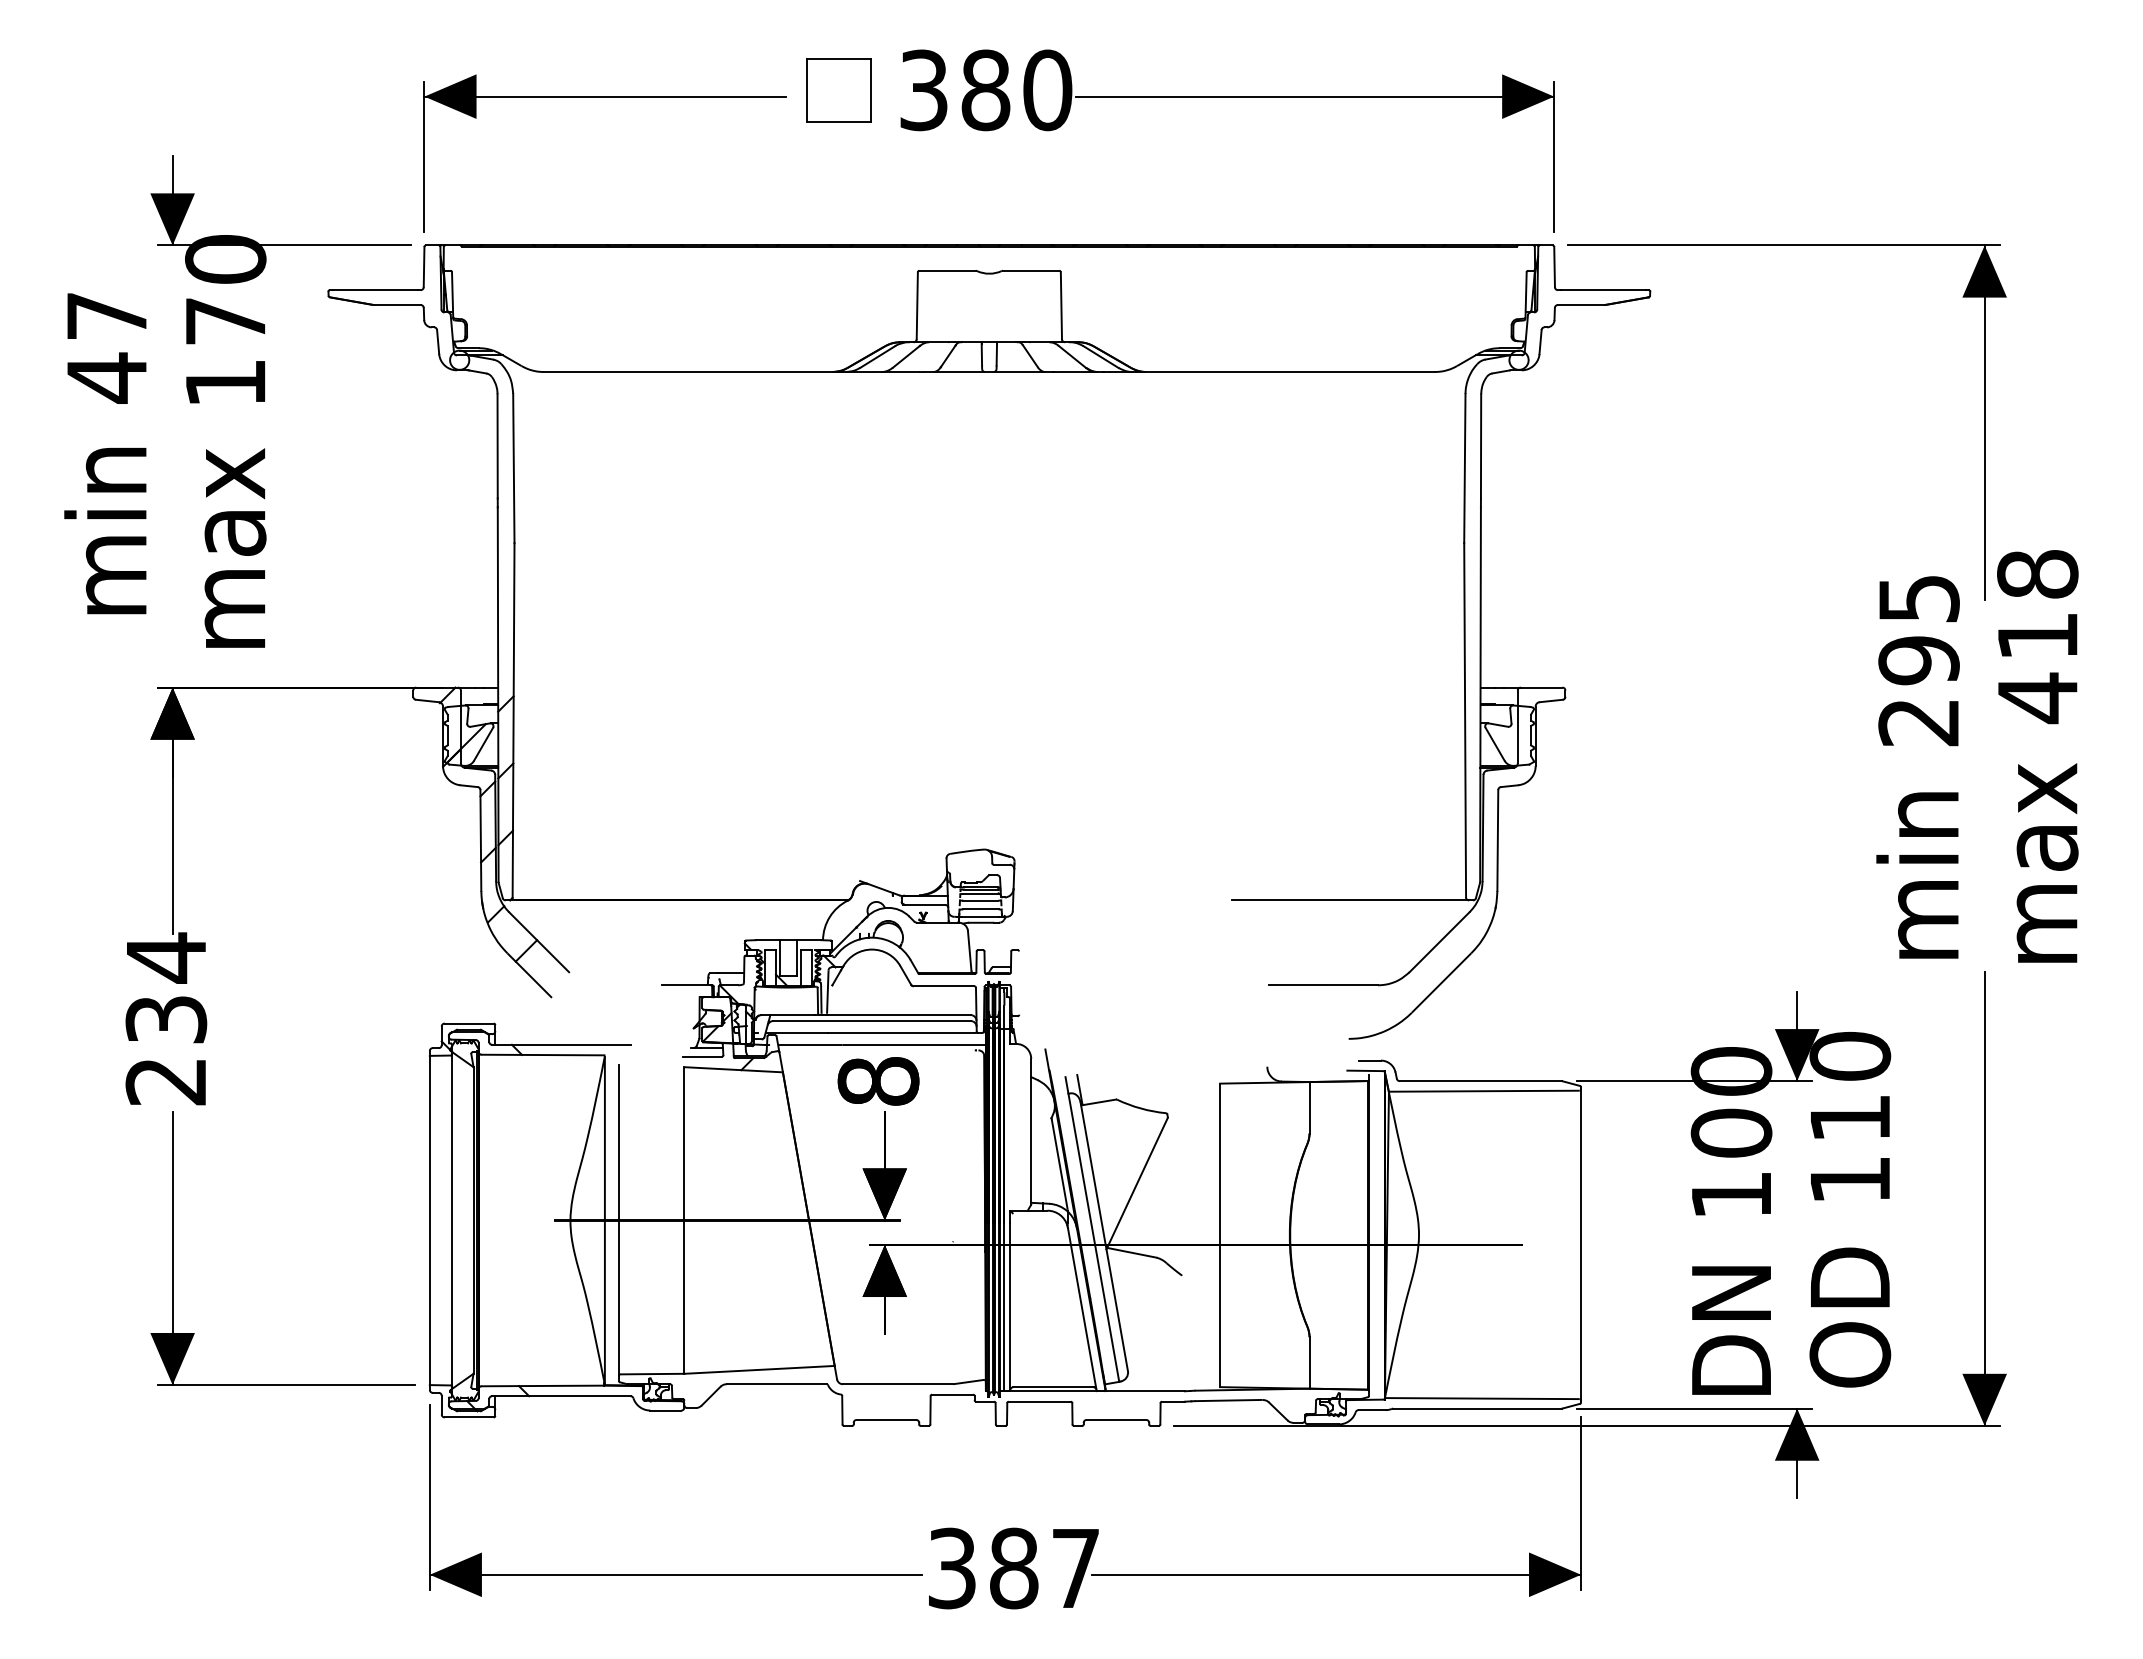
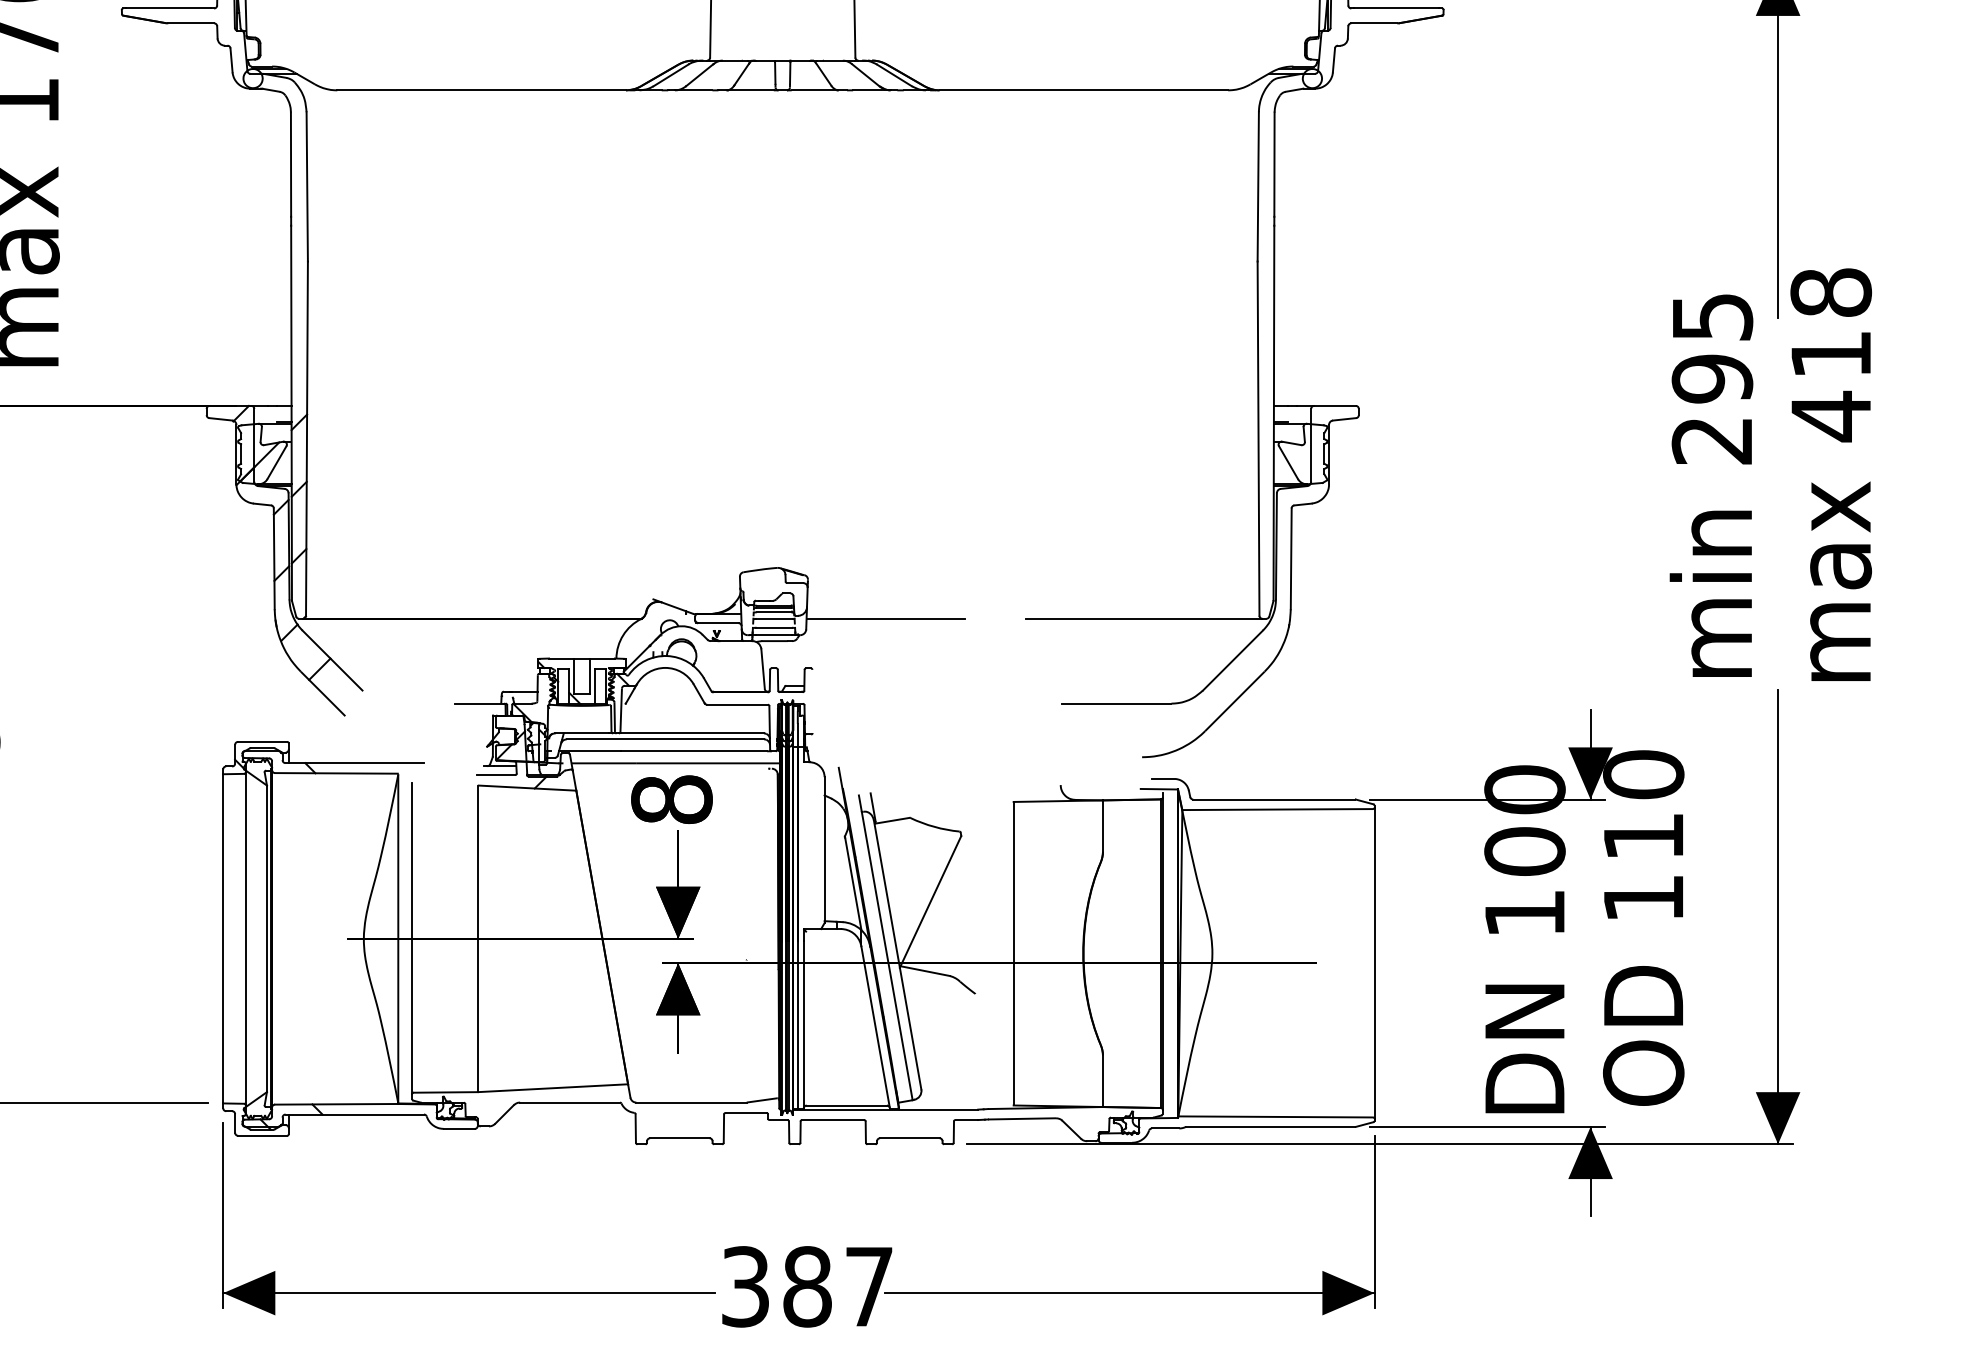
line: (1092, 900) -> (885, 618), added

